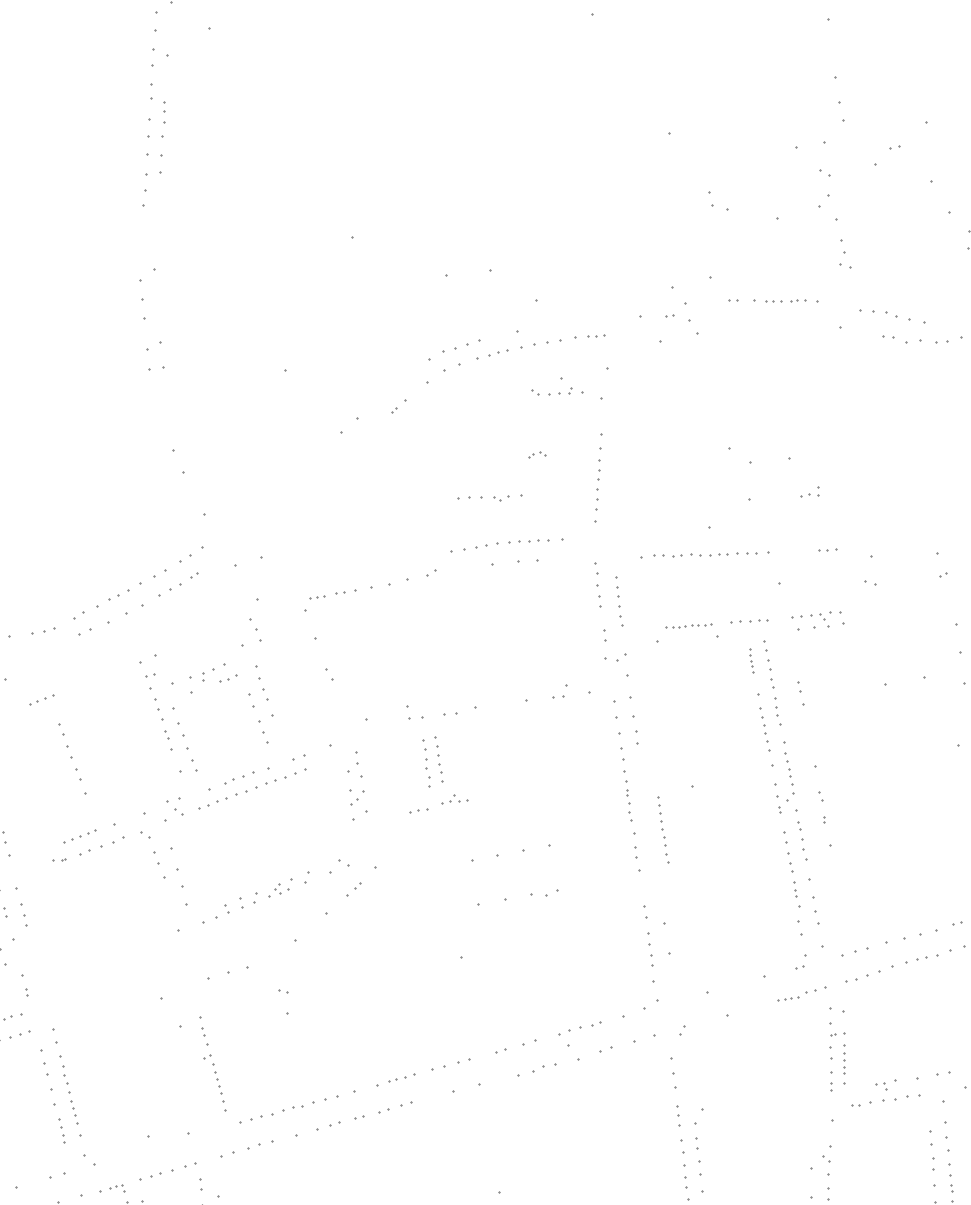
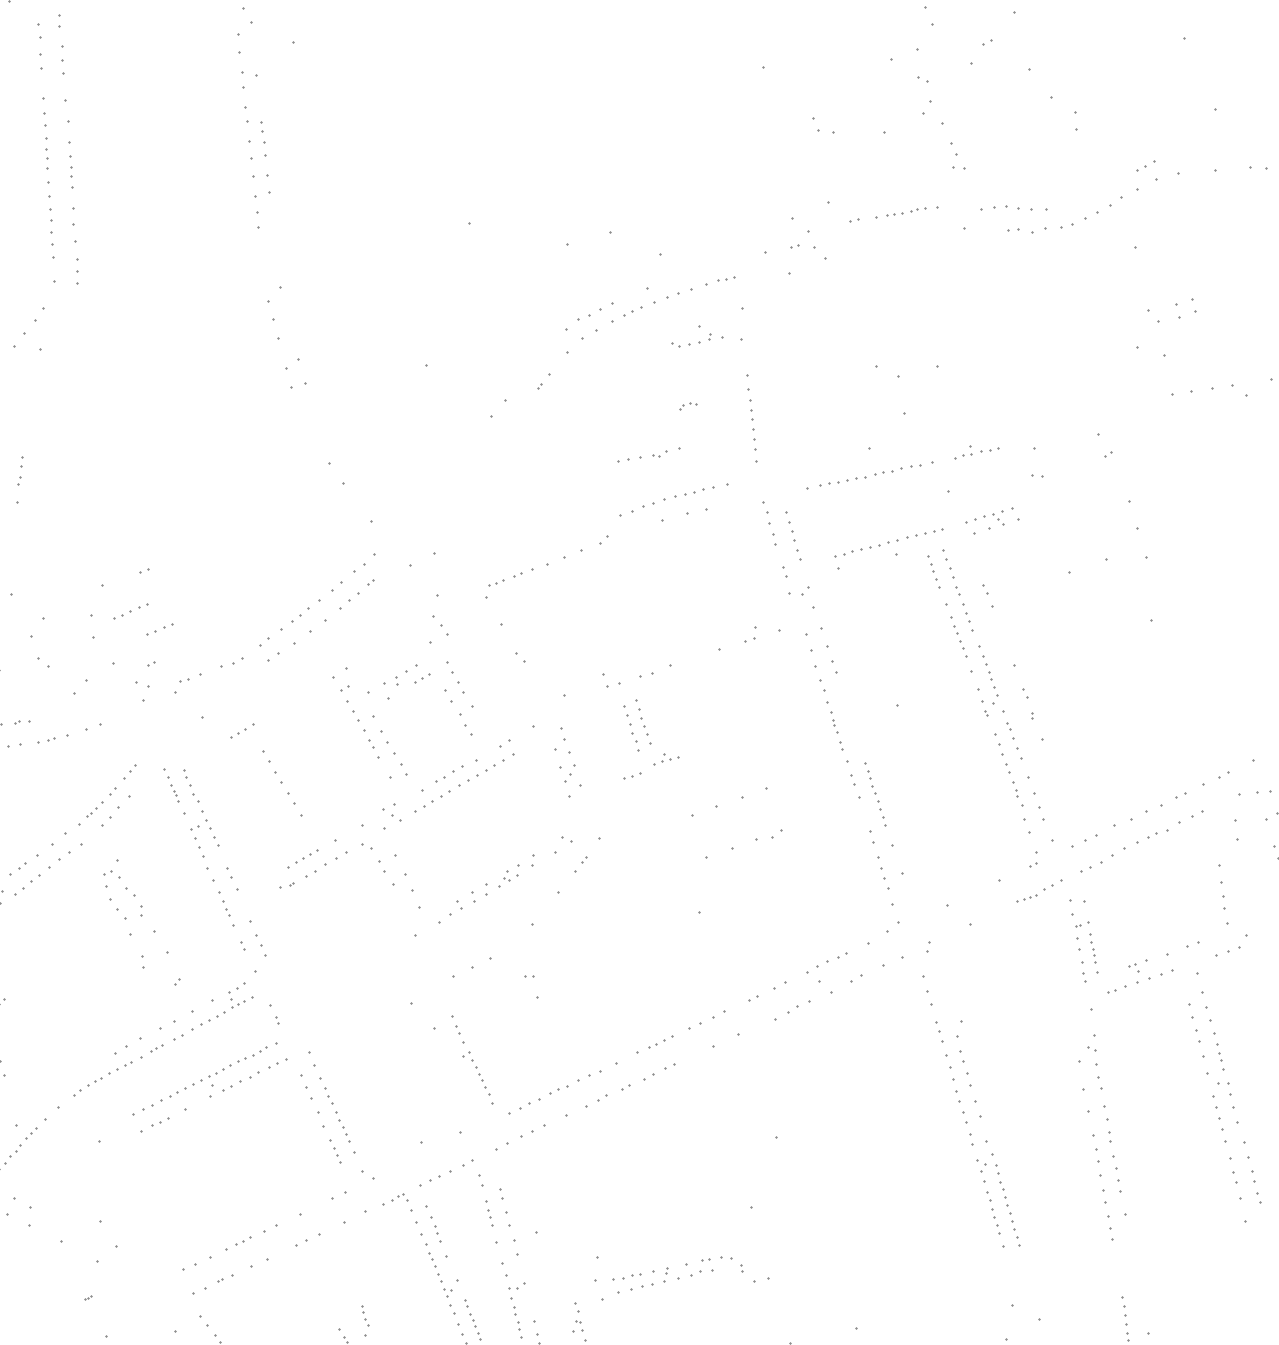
part: (810, 491) -> (963, 452), moved
part: (688, 626) -> (866, 548), size x1.43
part: (751, 660) -> (933, 571), size x1.43
part: (662, 830) -> (875, 794), moved

